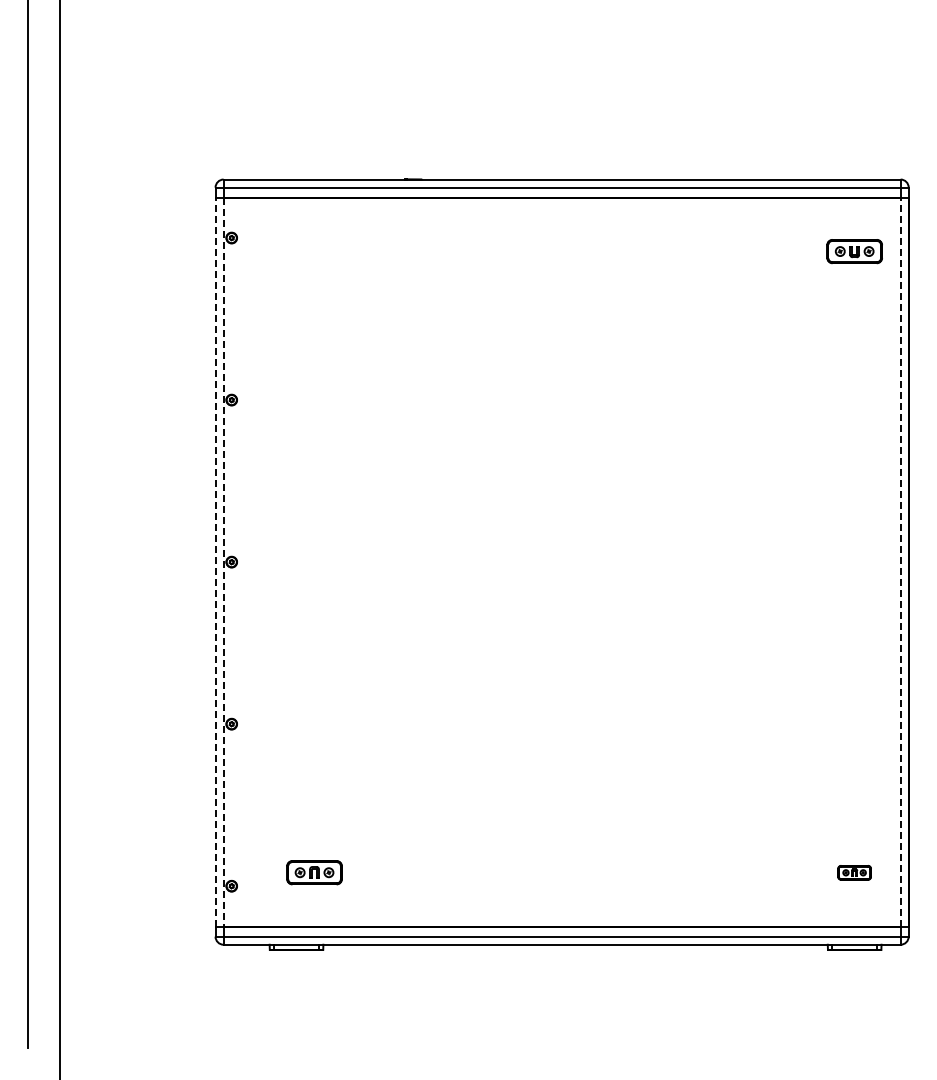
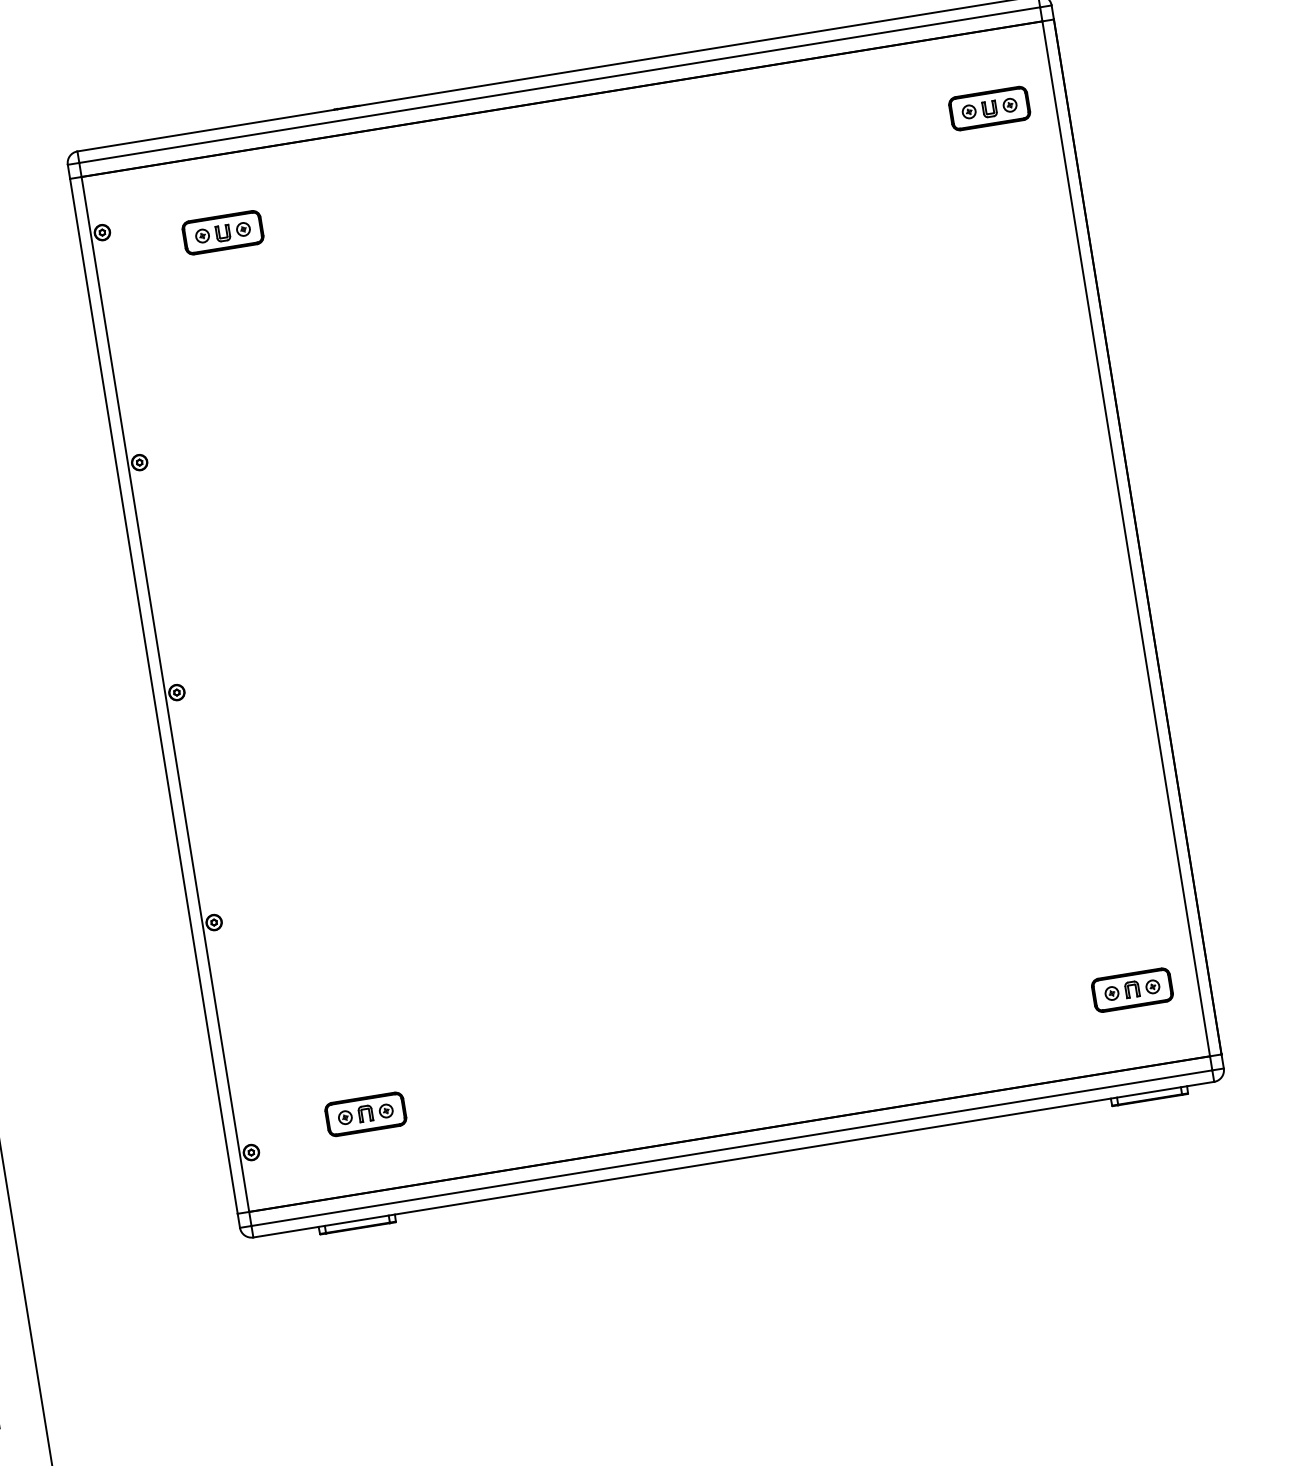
part: (314, 251) -> (222, 232), added
line: (215, 562) -> (153, 696), dashed -> solid
line: (223, 562) -> (165, 695), dashed -> solid
line: (900, 562) -> (1126, 539), dashed -> solid
part: (854, 872) -> (1132, 989), size x1.67

